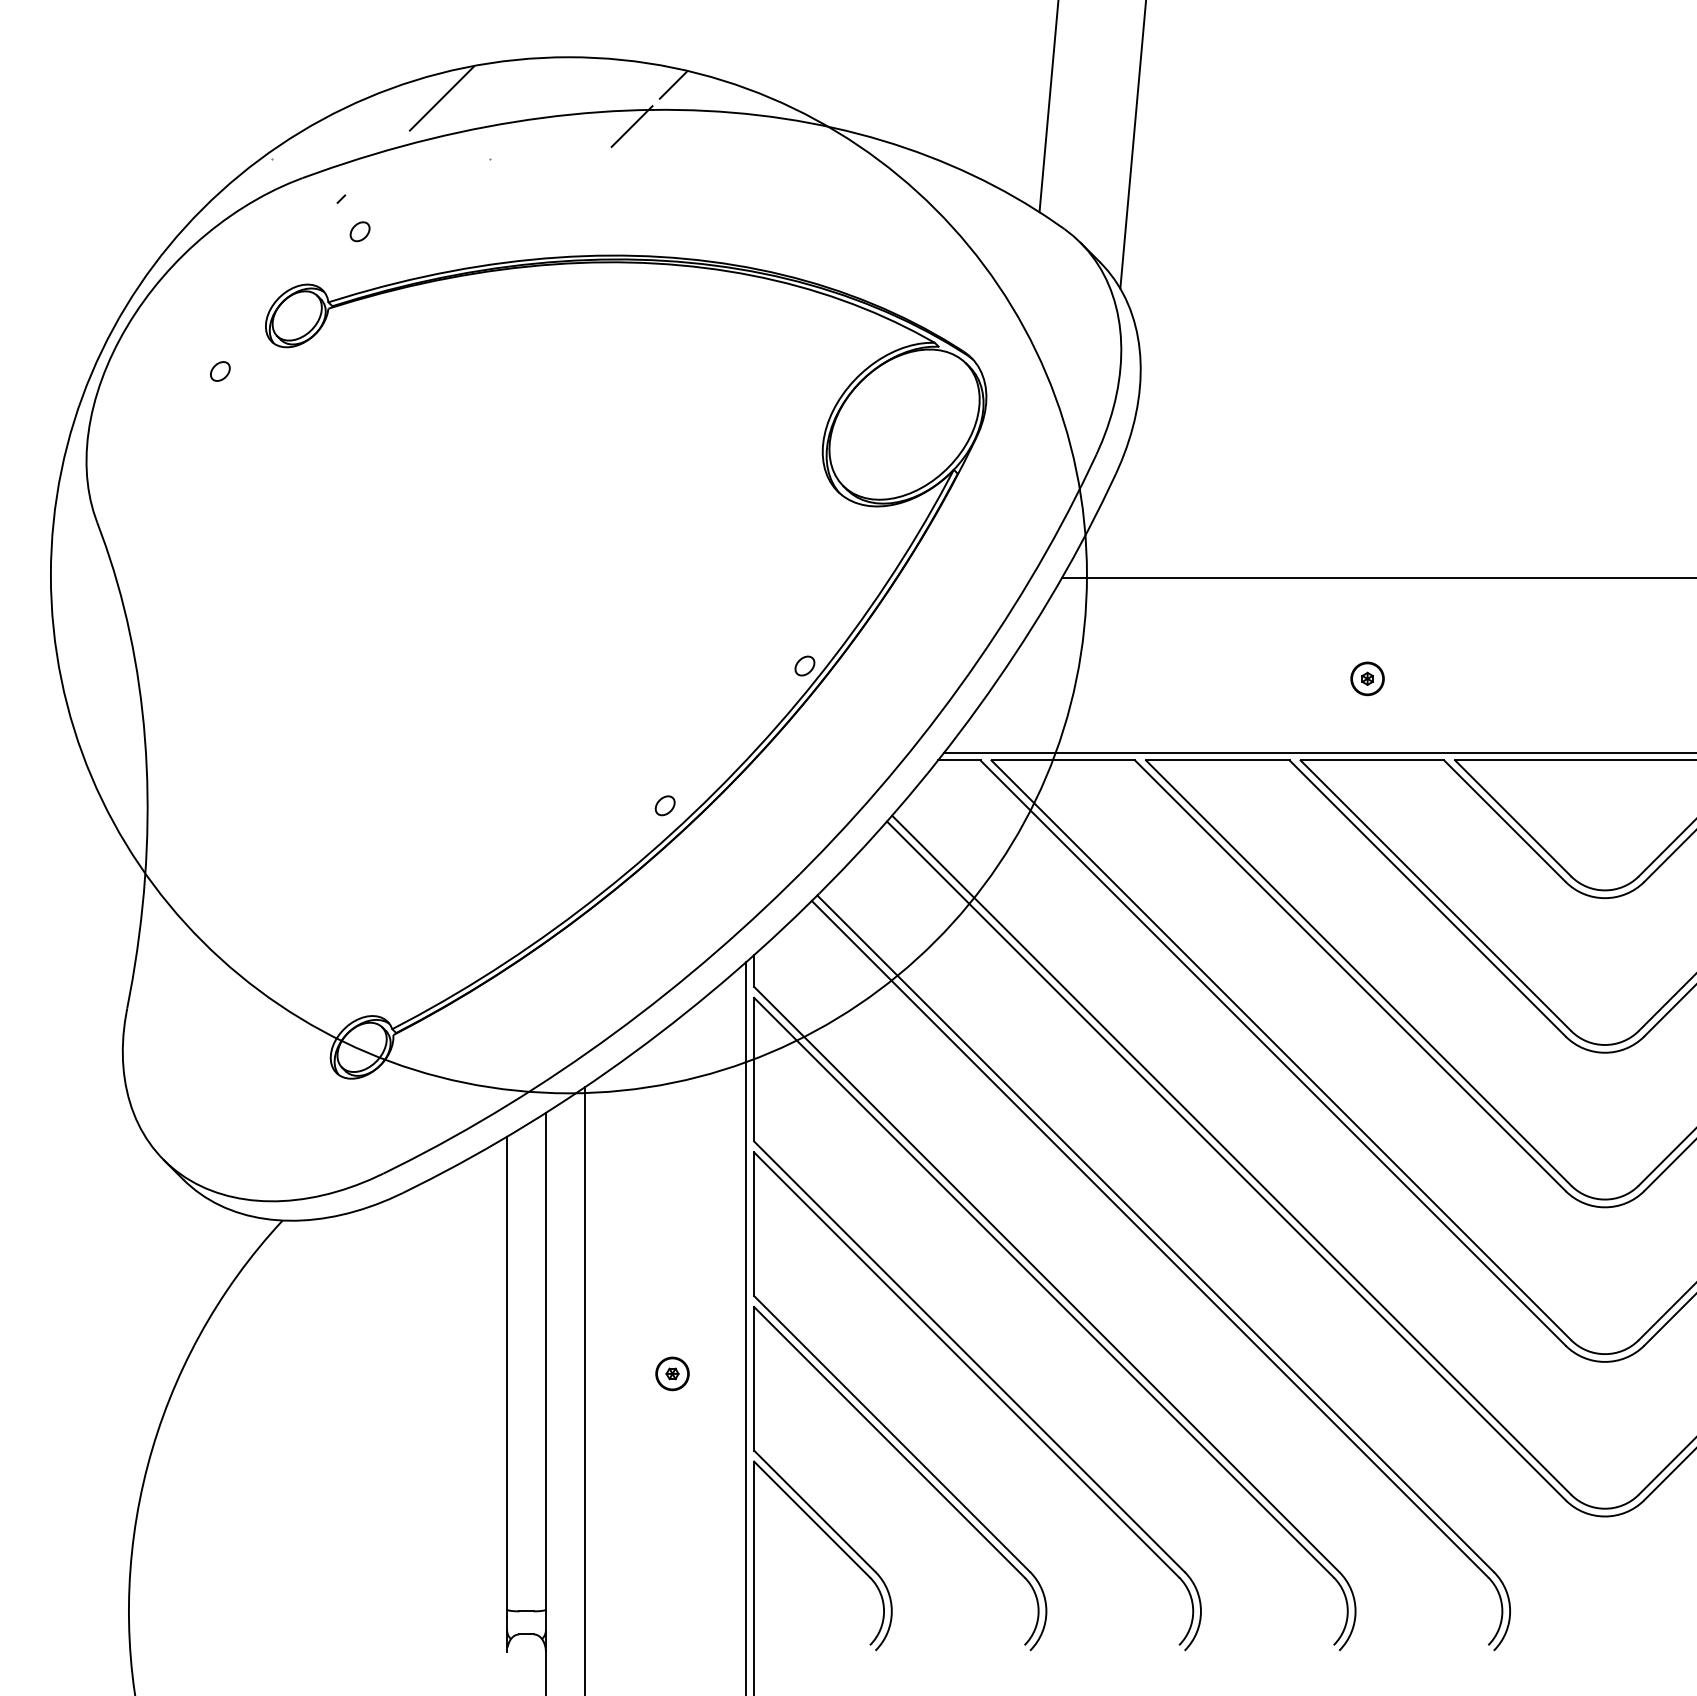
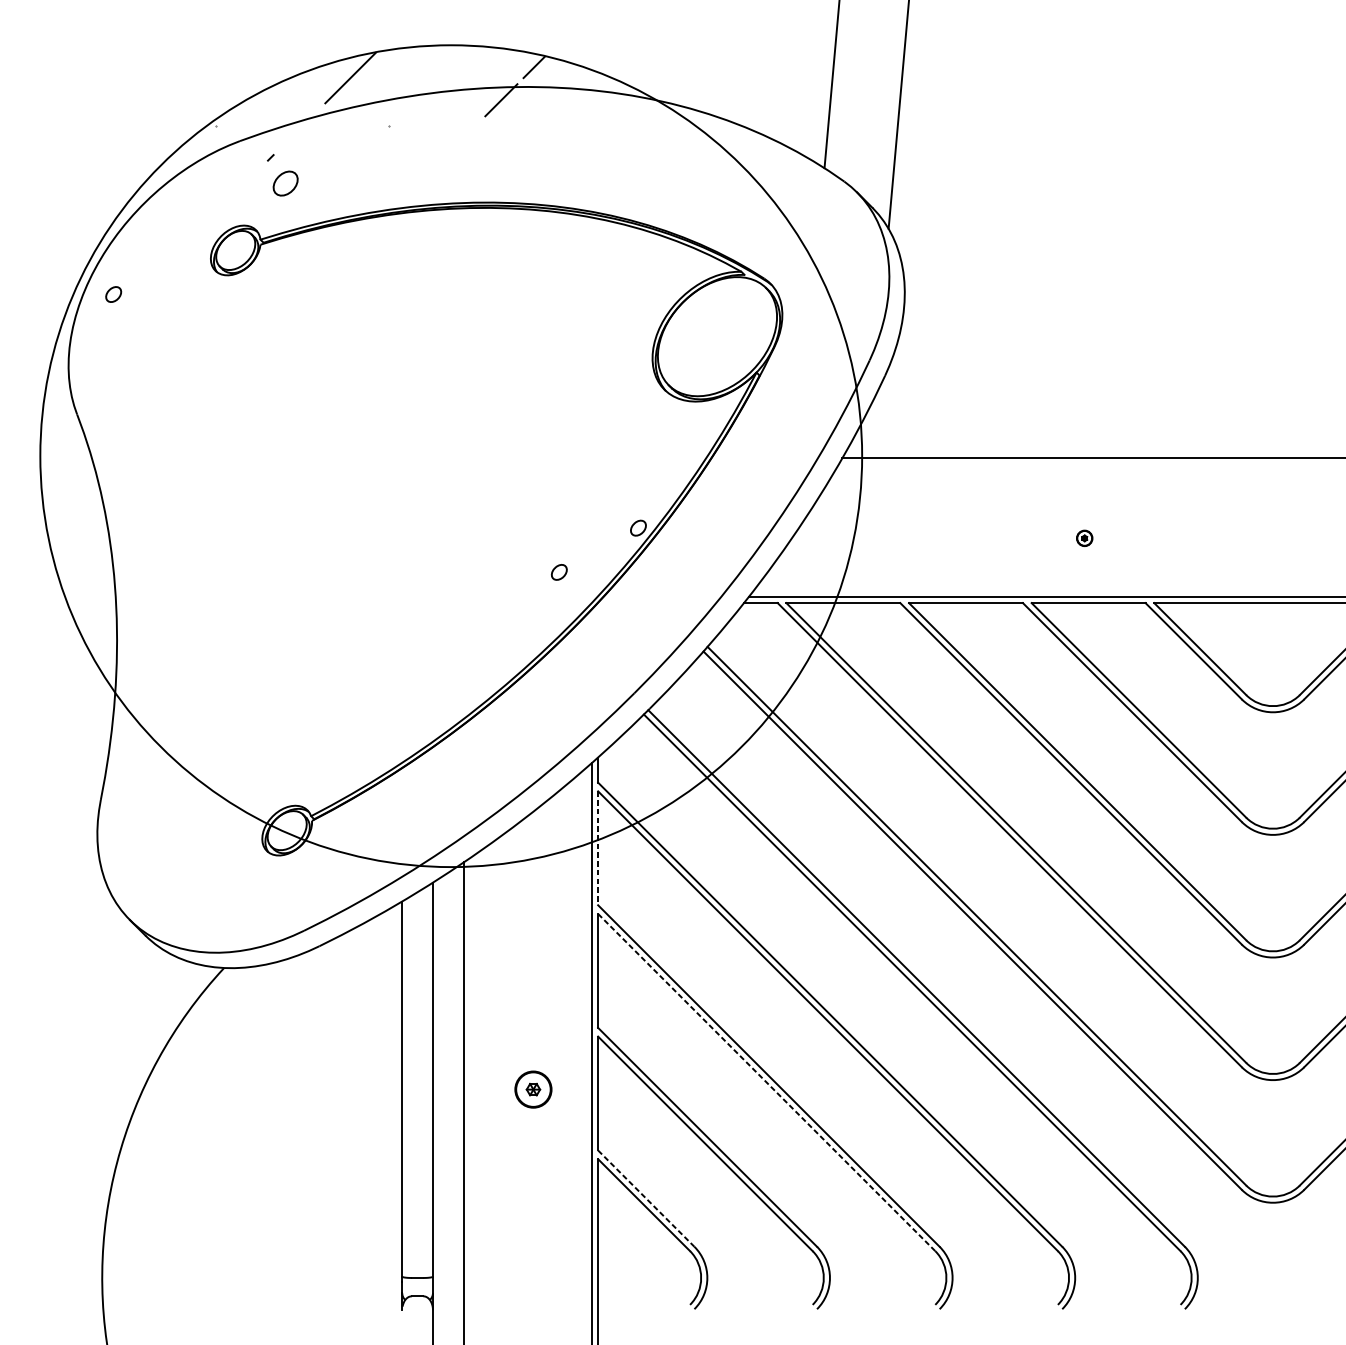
part: (359, 231) -> (285, 183), size x1.6
part: (220, 371) -> (113, 294), moved
part: (1367, 678) -> (1084, 538), size x0.6
part: (664, 805) -> (558, 572), moved
line: (754, 1069) -> (598, 848), solid -> dashed
line: (966, 1364) -> (766, 1082), solid -> dashed
part: (672, 1373) -> (533, 1089), size x1.4
line: (814, 1511) -> (646, 1198), solid -> dashed

